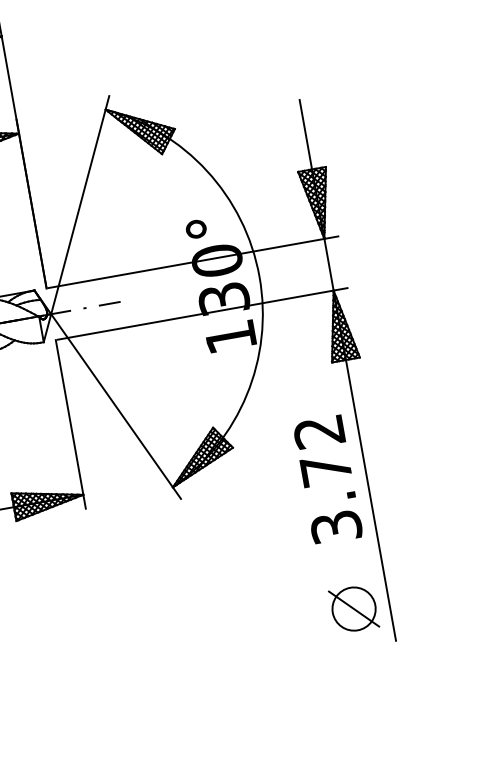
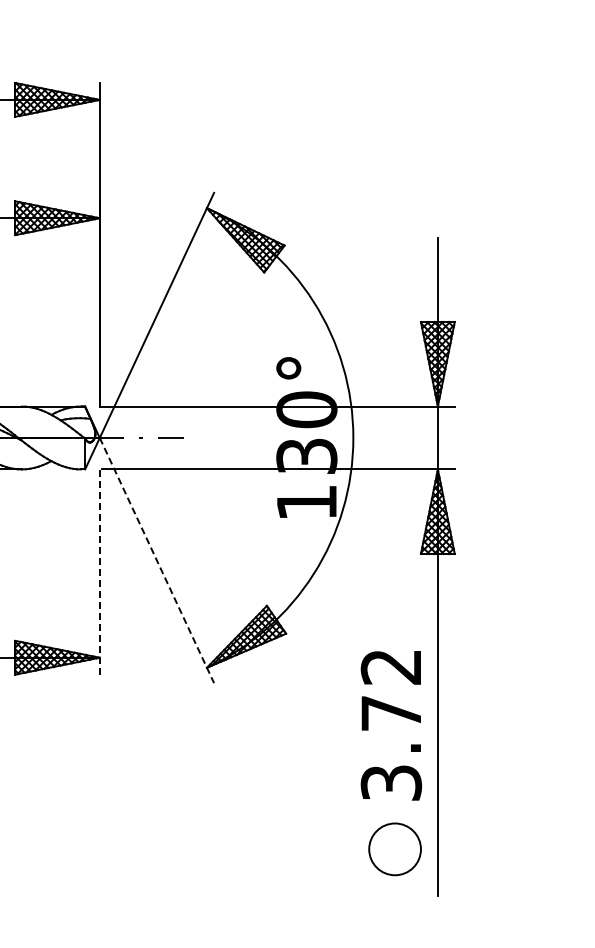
line: (116, 407) -> (157, 561), solid -> dashed
line: (70, 424) -> (99, 572), solid -> dashed
text: (327, 480) -> (390, 725), moved
line: (353, 609) -> (394, 849), removed

